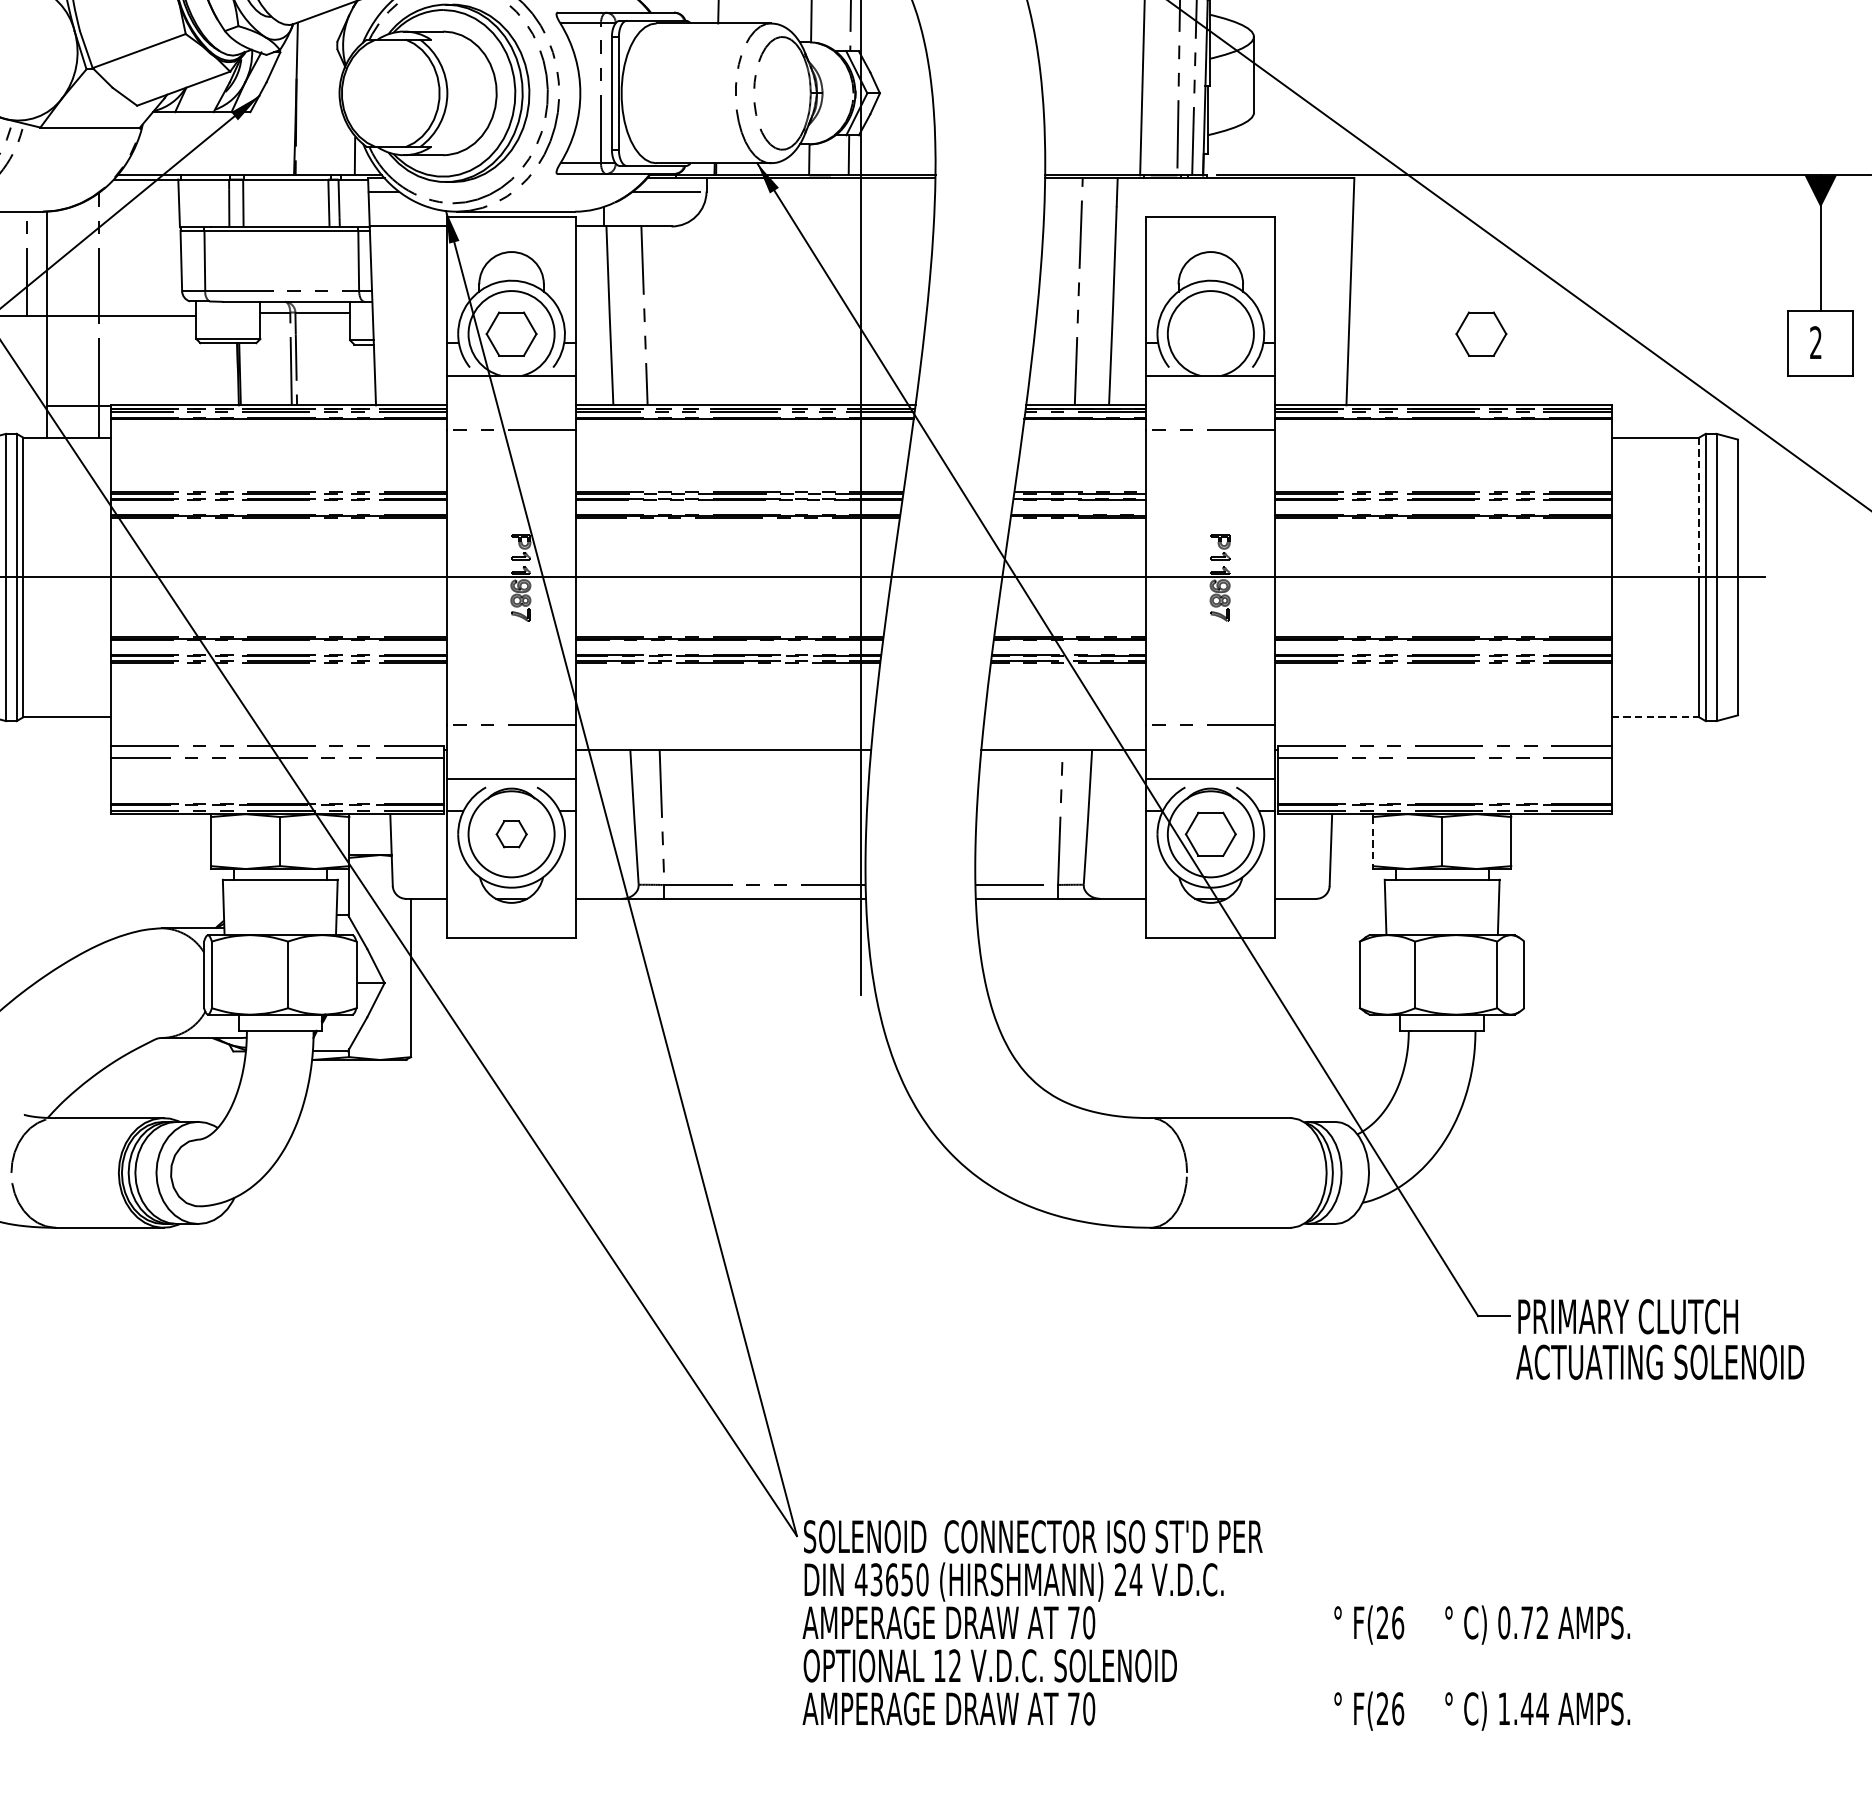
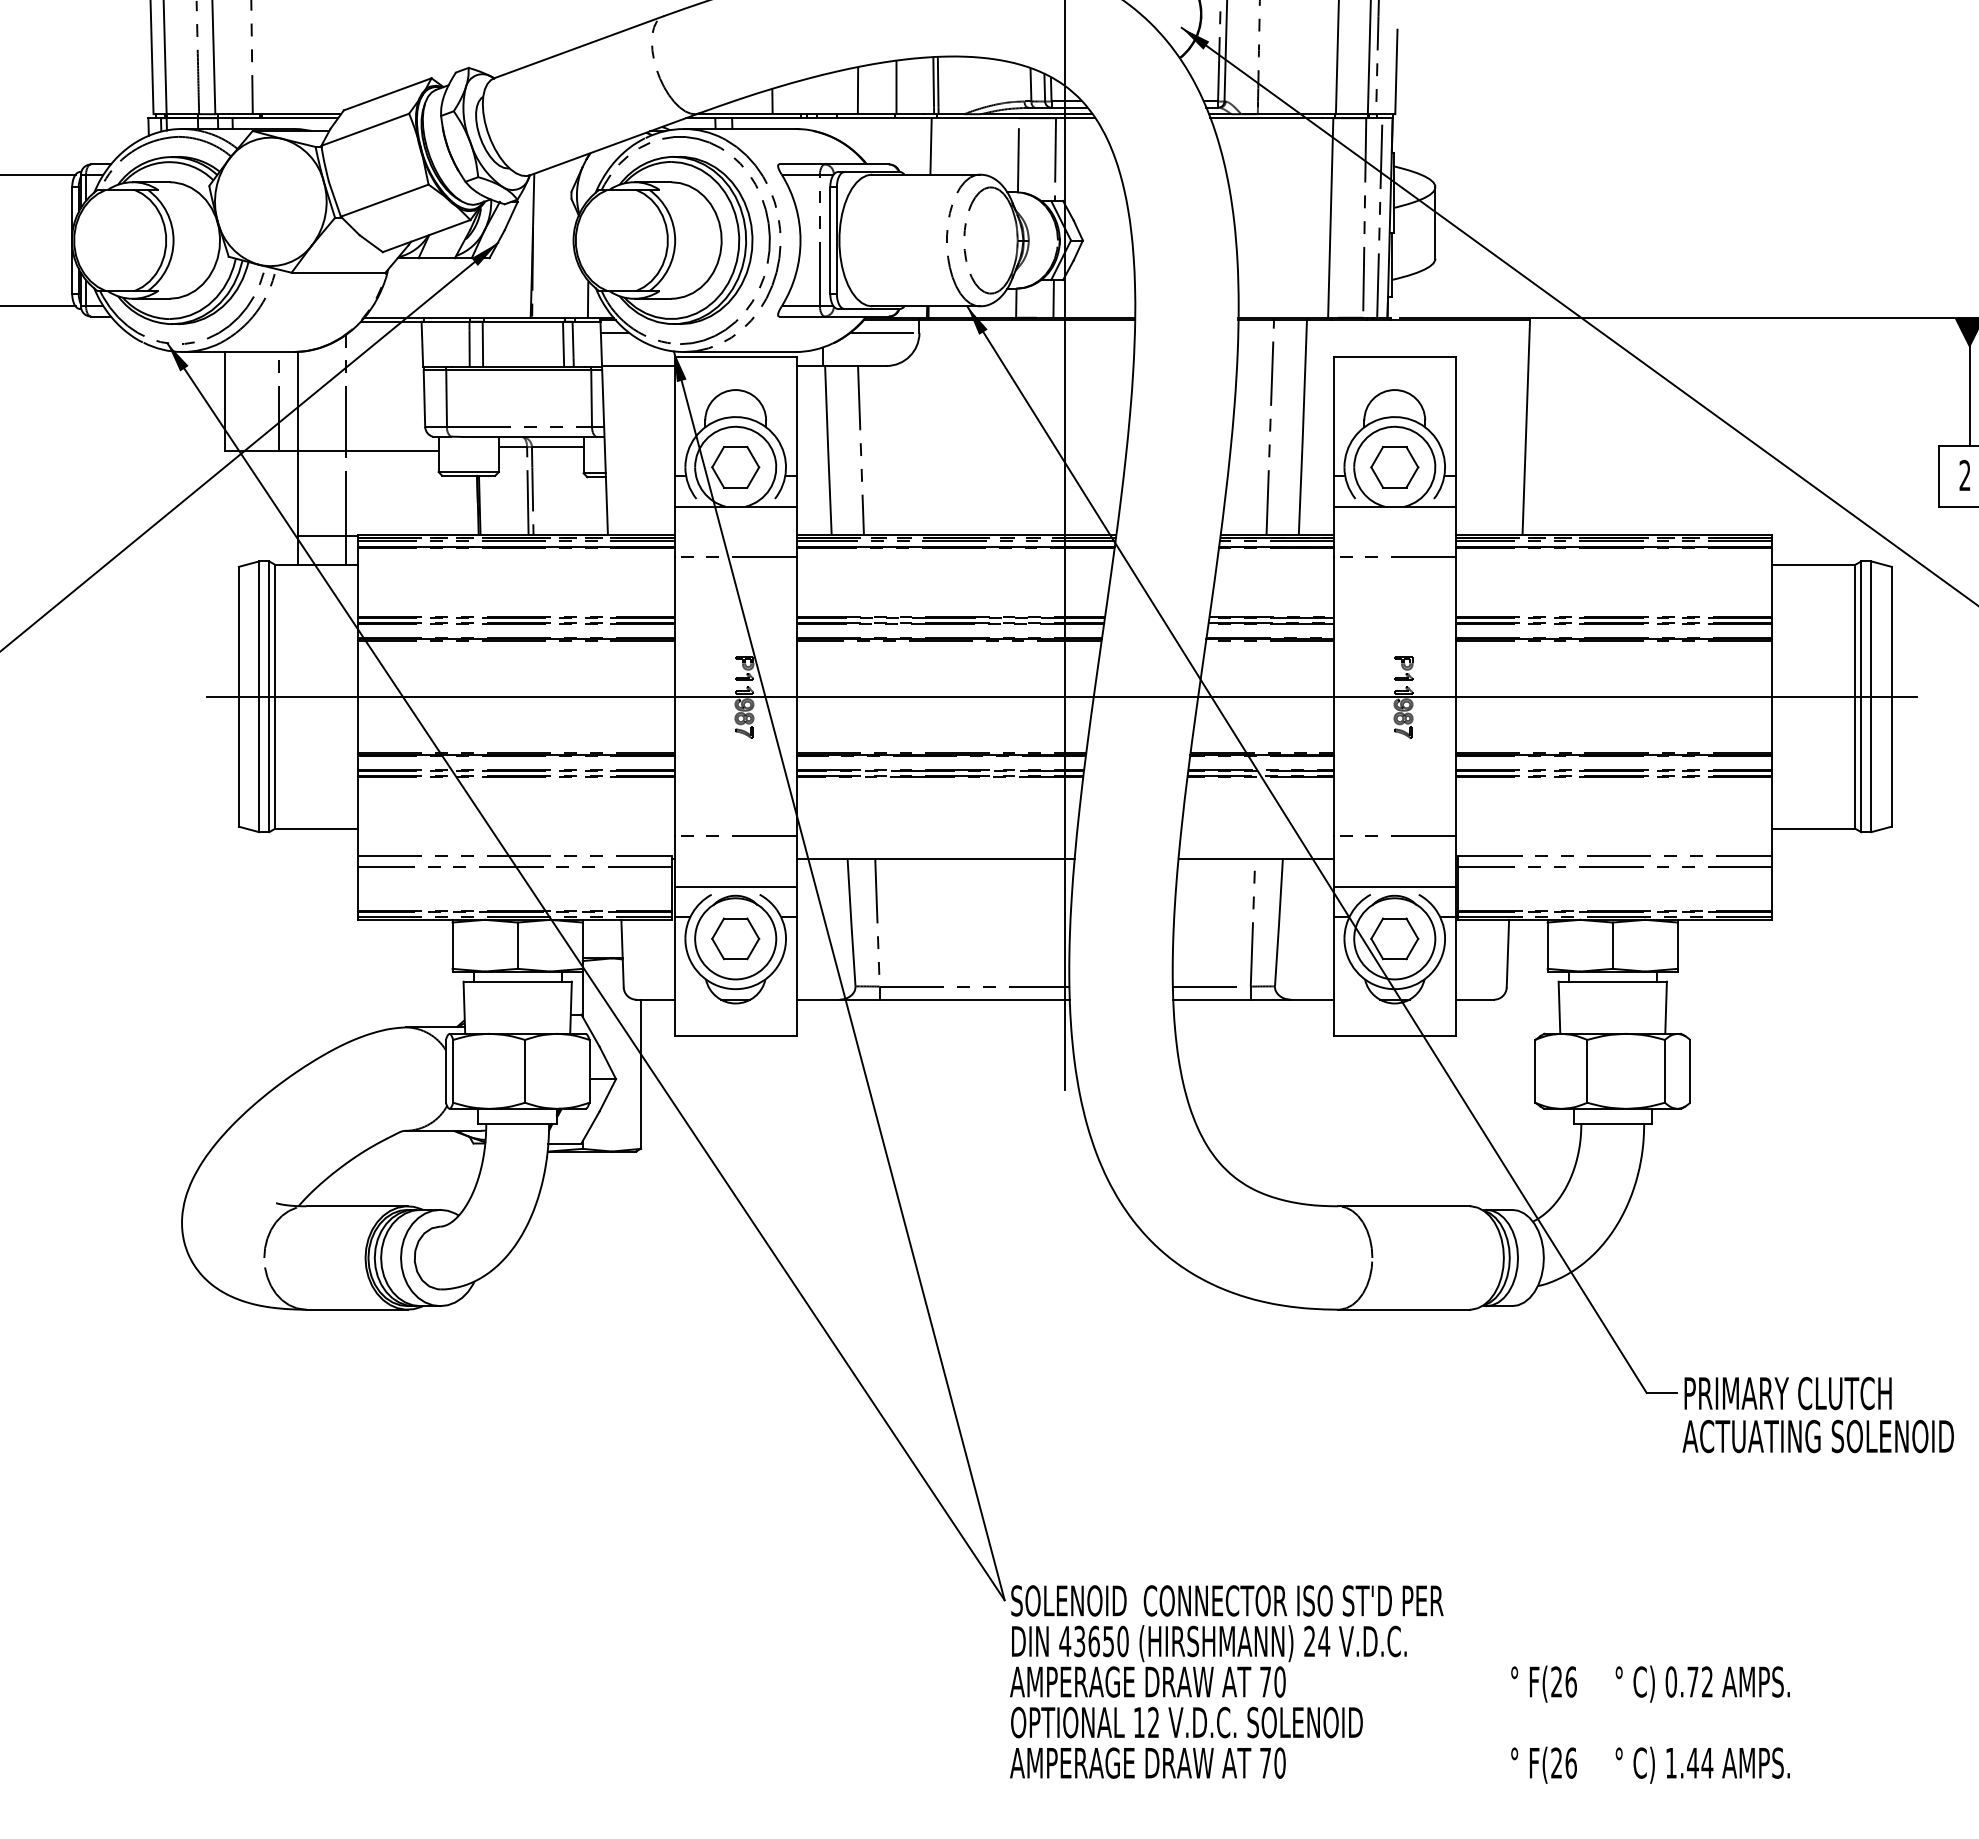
part: (1481, 334) -> (1394, 467), moved
line: (1699, 507) -> (1855, 630), dashed -> solid
line: (1656, 717) -> (1814, 828), dashed -> solid
part: (511, 833) -> (735, 938), size x1.67
line: (1372, 842) -> (1547, 946), dashed -> solid

